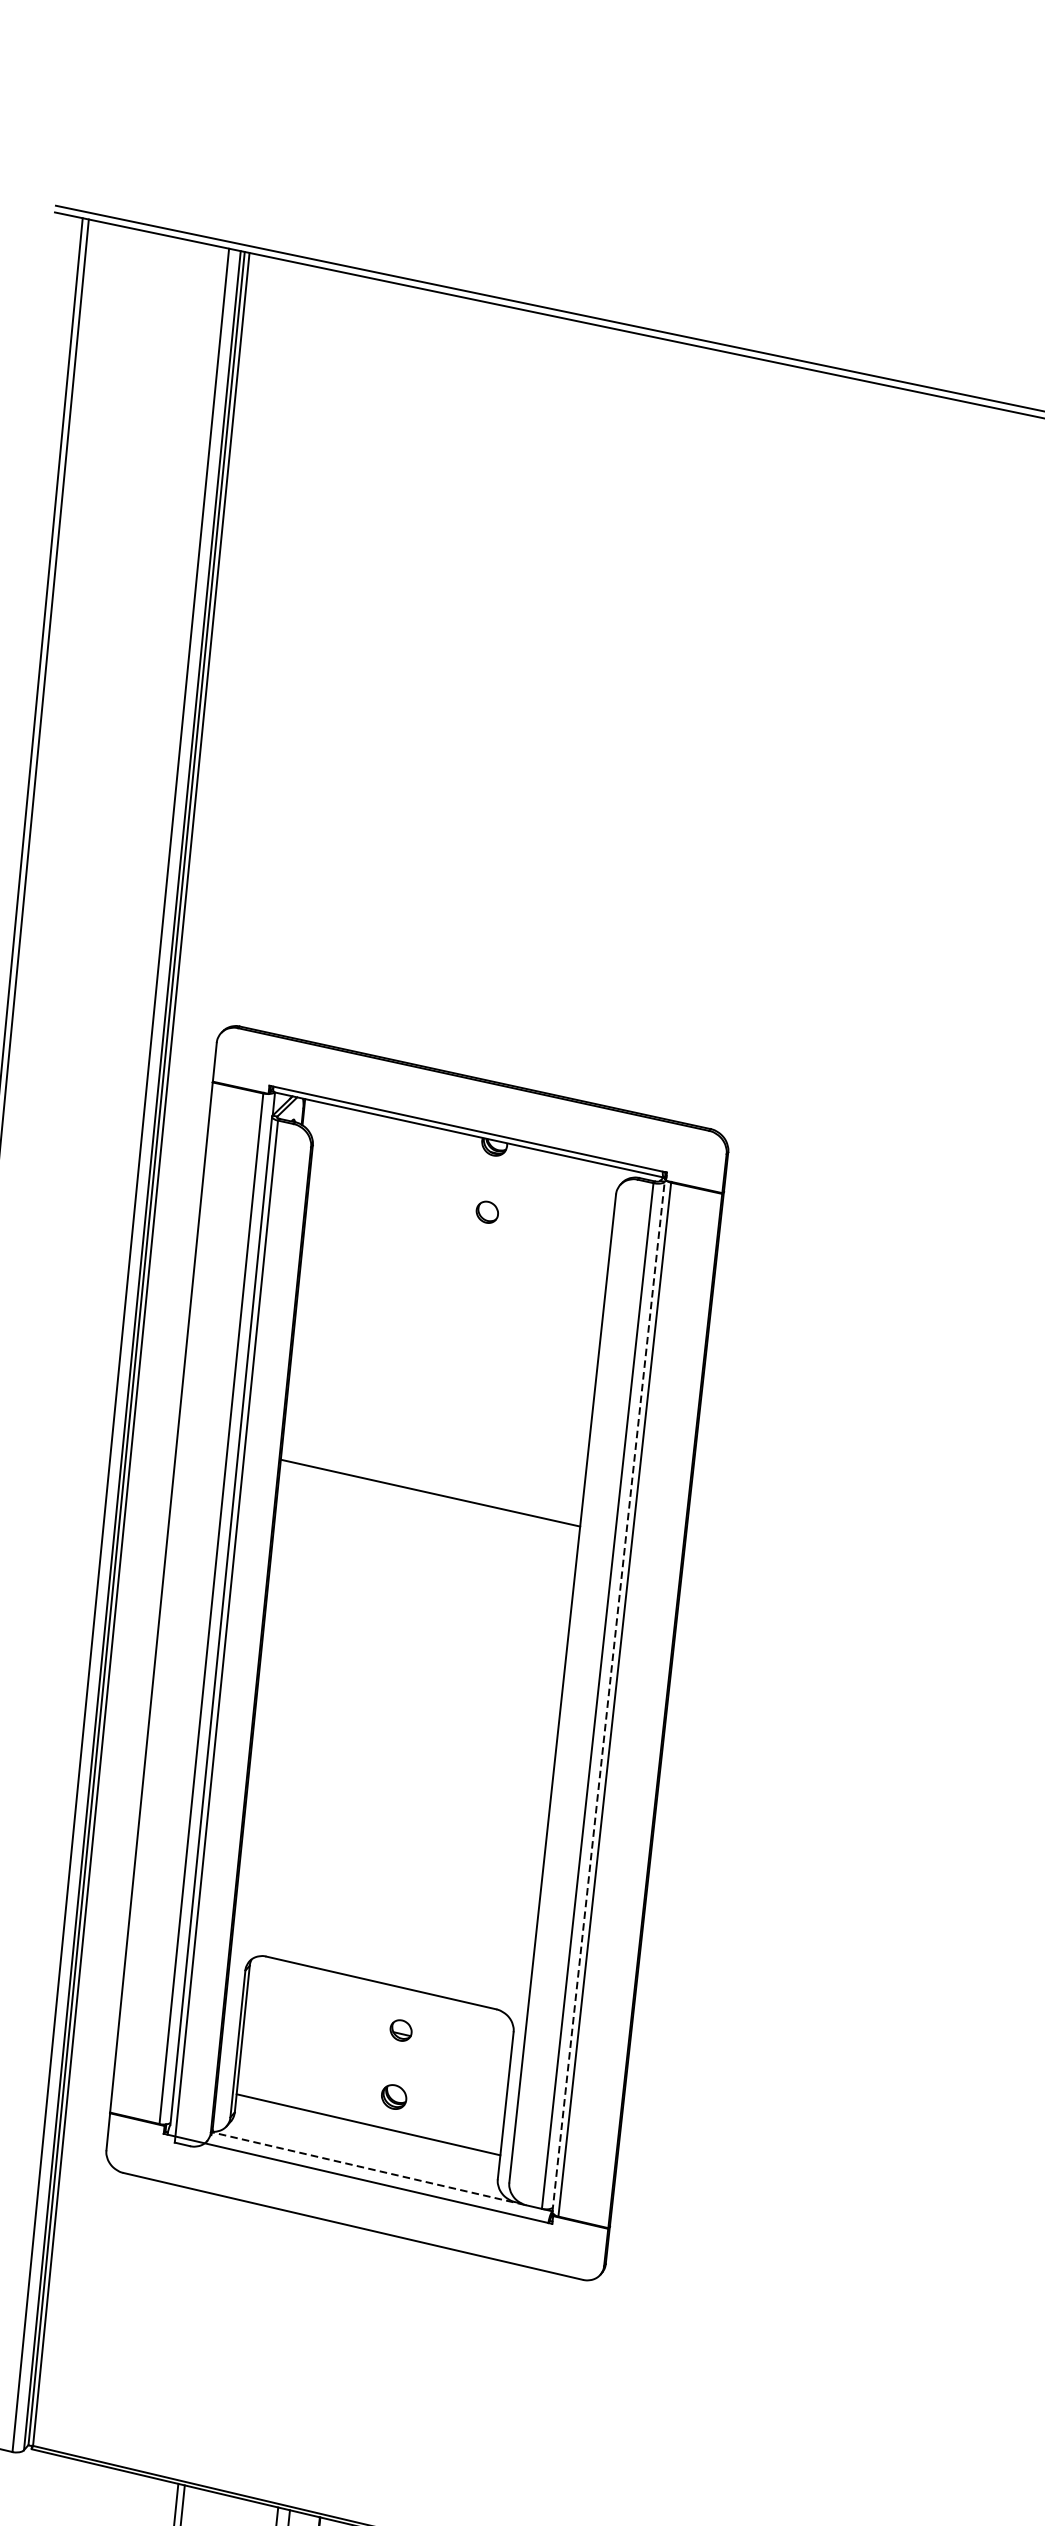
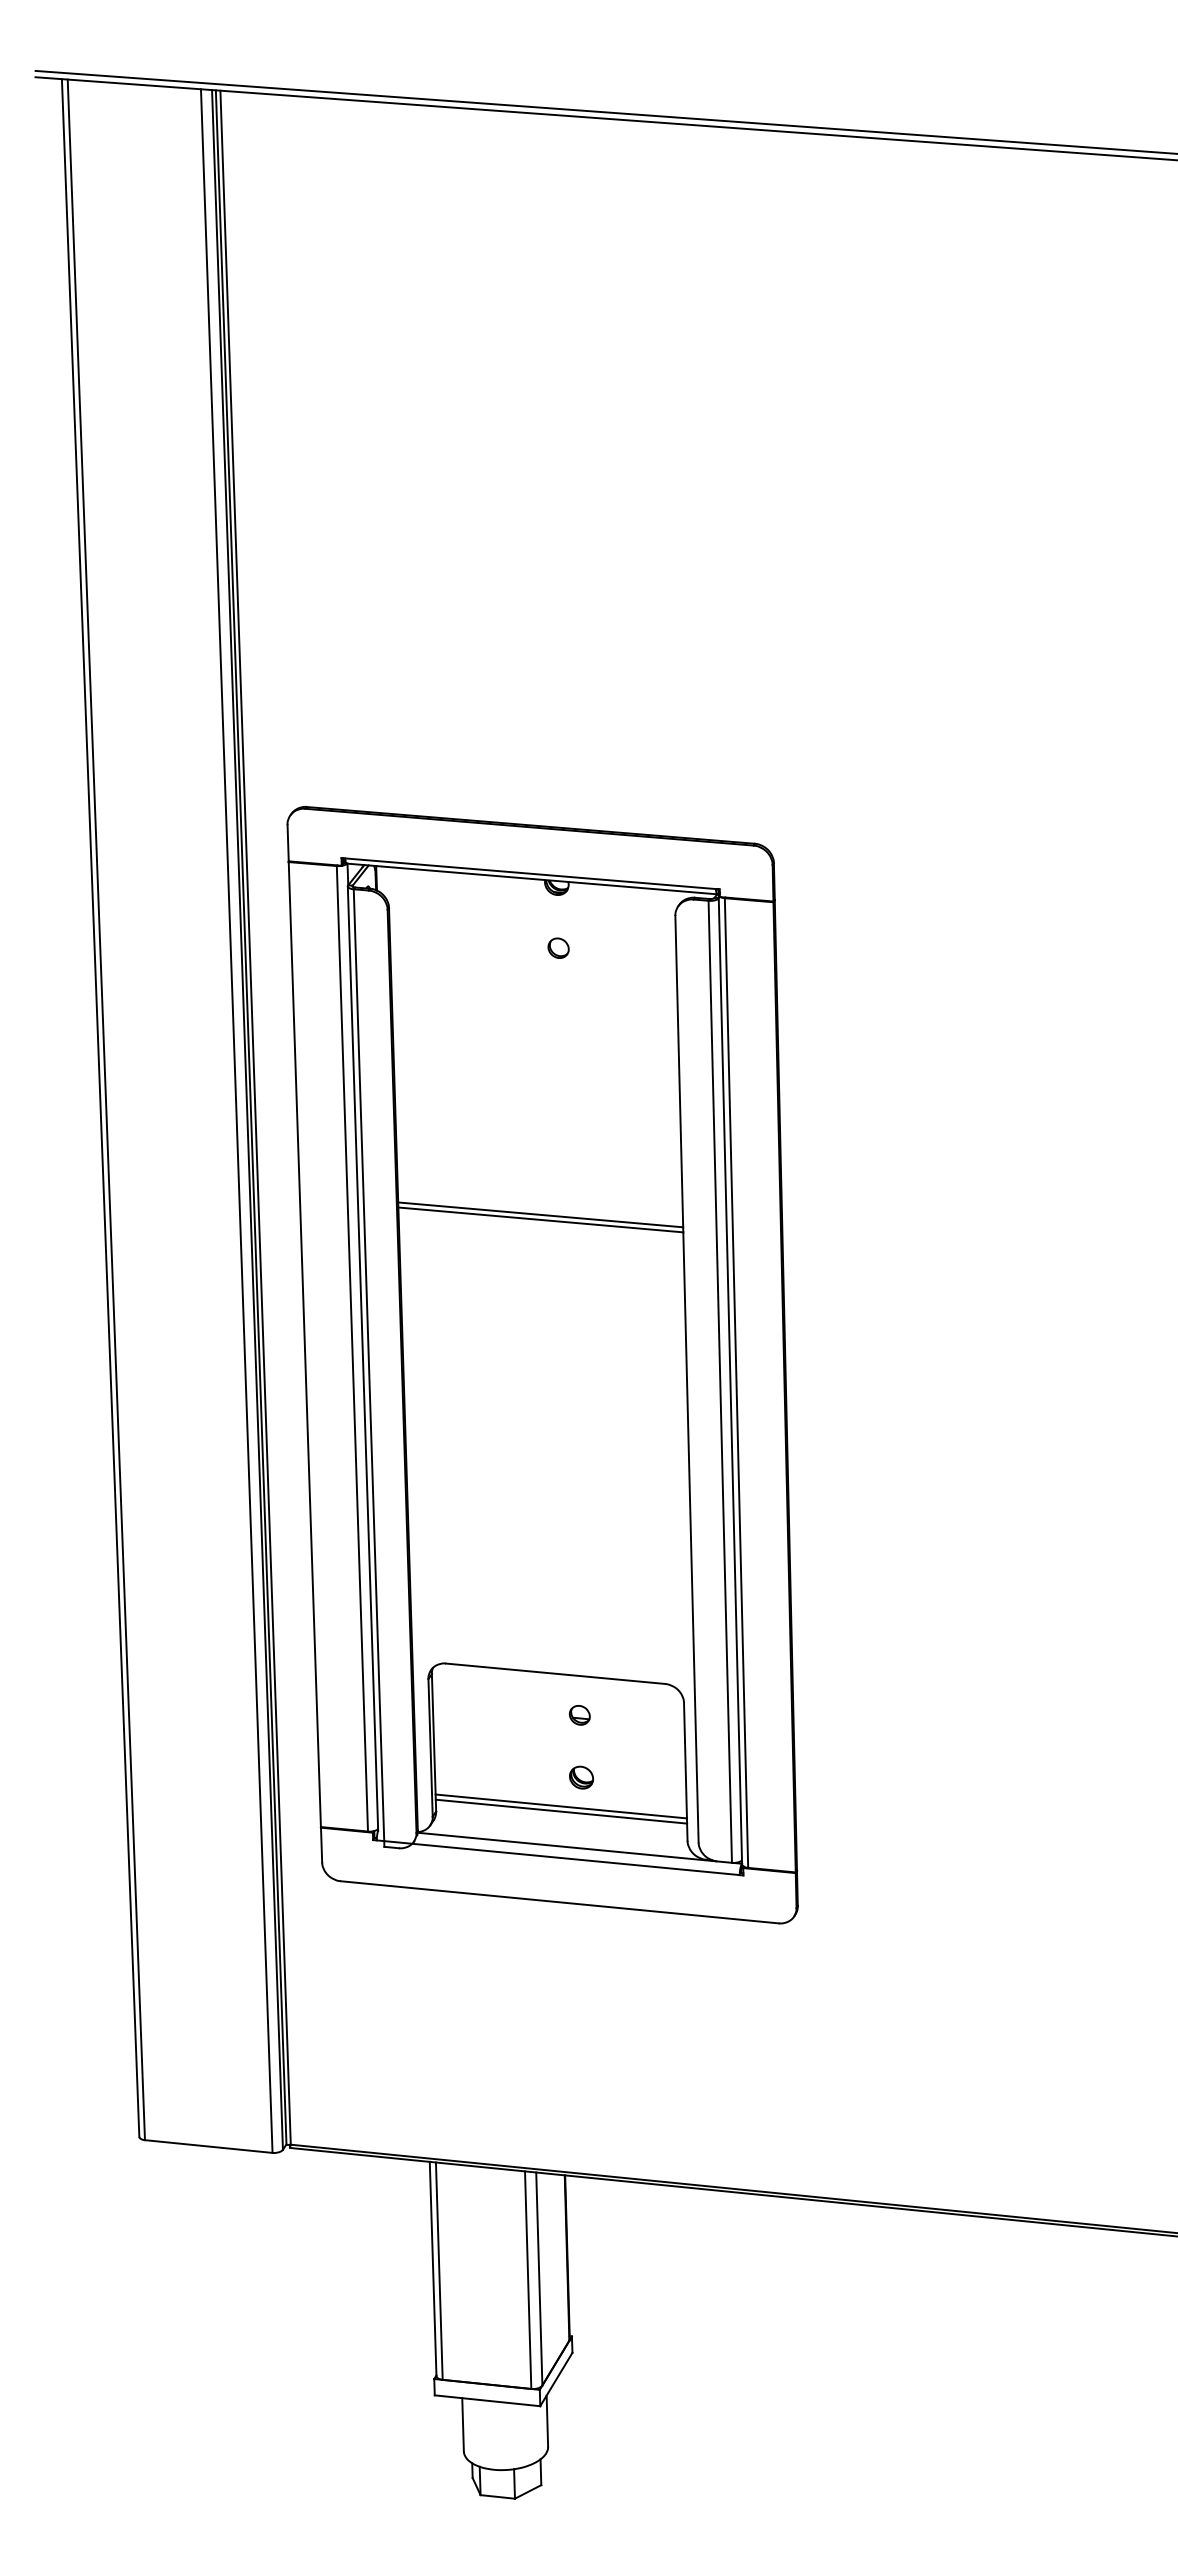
line: (429, 1498) -> (540, 1219), added
line: (608, 1695) -> (730, 1379), dashed -> solid
line: (368, 2130) -> (561, 1811), added
line: (368, 2169) -> (566, 1847), dashed -> solid

